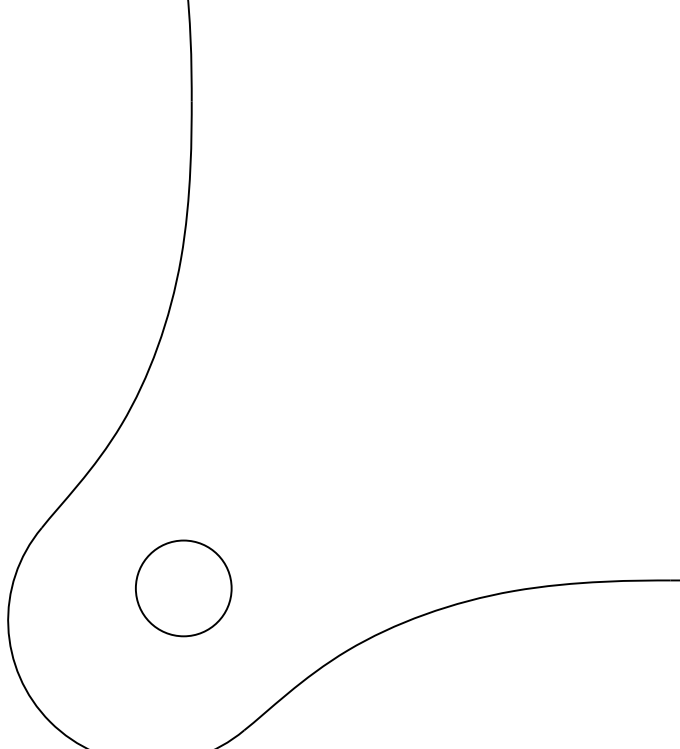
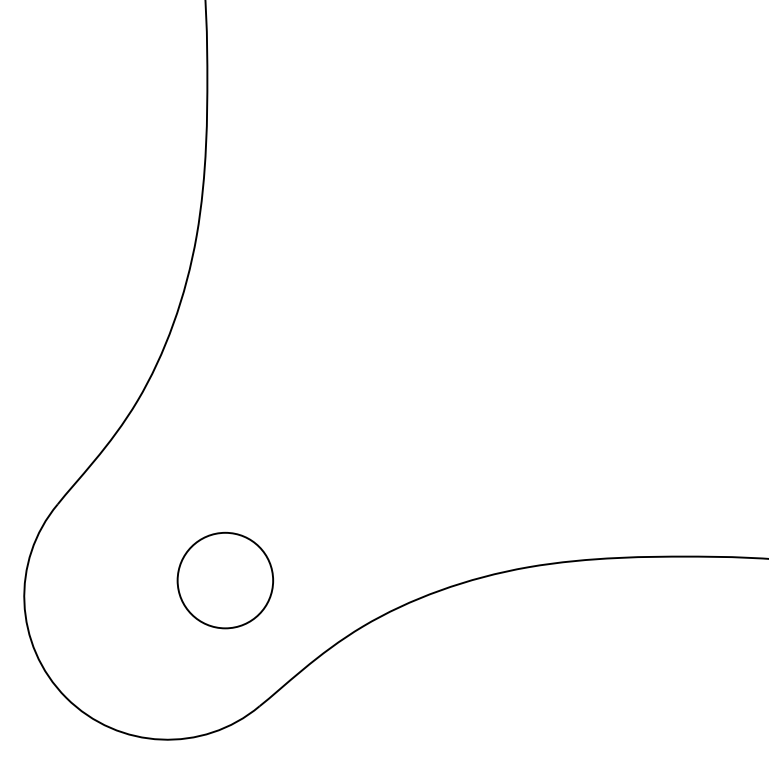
circle: (183, 588) -> (225, 580), moved

